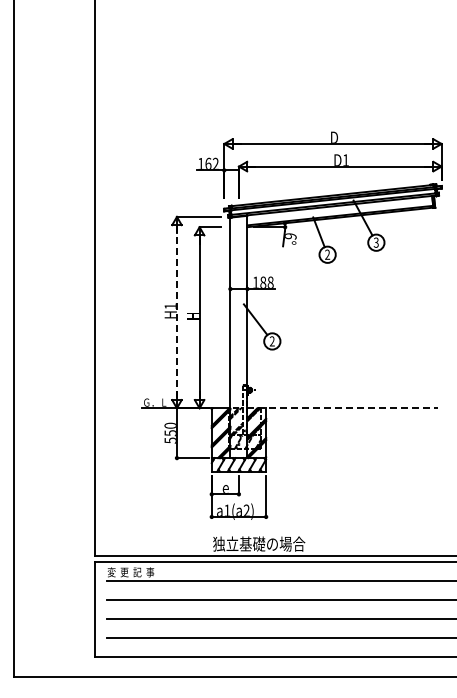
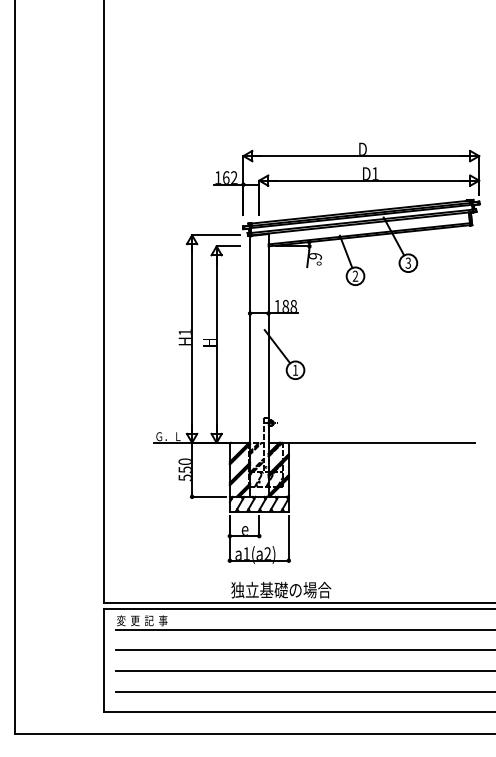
line: (176, 313) -> (191, 339), dashed -> solid
text: (271, 341) -> (294, 370), 2 -> 1
line: (343, 408) -> (372, 443), dashed -> solid

